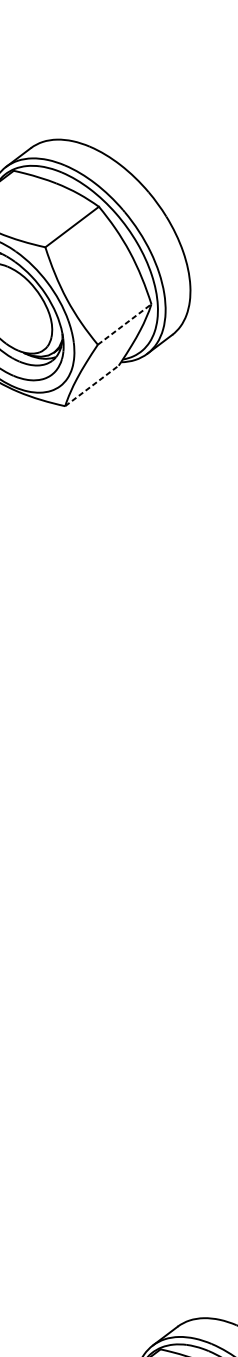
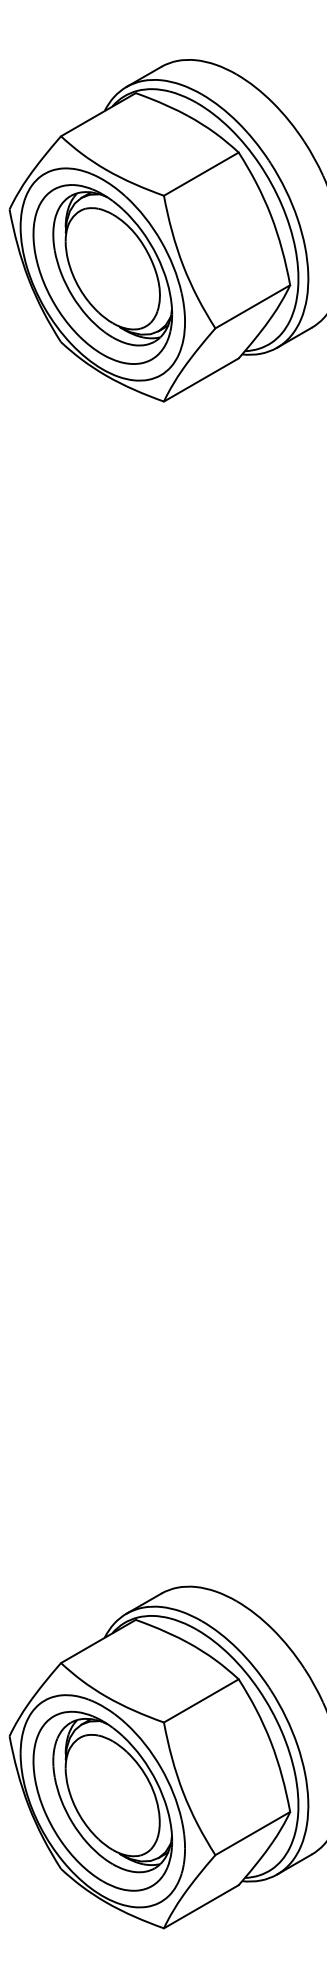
line: (125, 324) -> (253, 306), dashed -> solid
line: (92, 385) -> (201, 379), dashed -> solid

